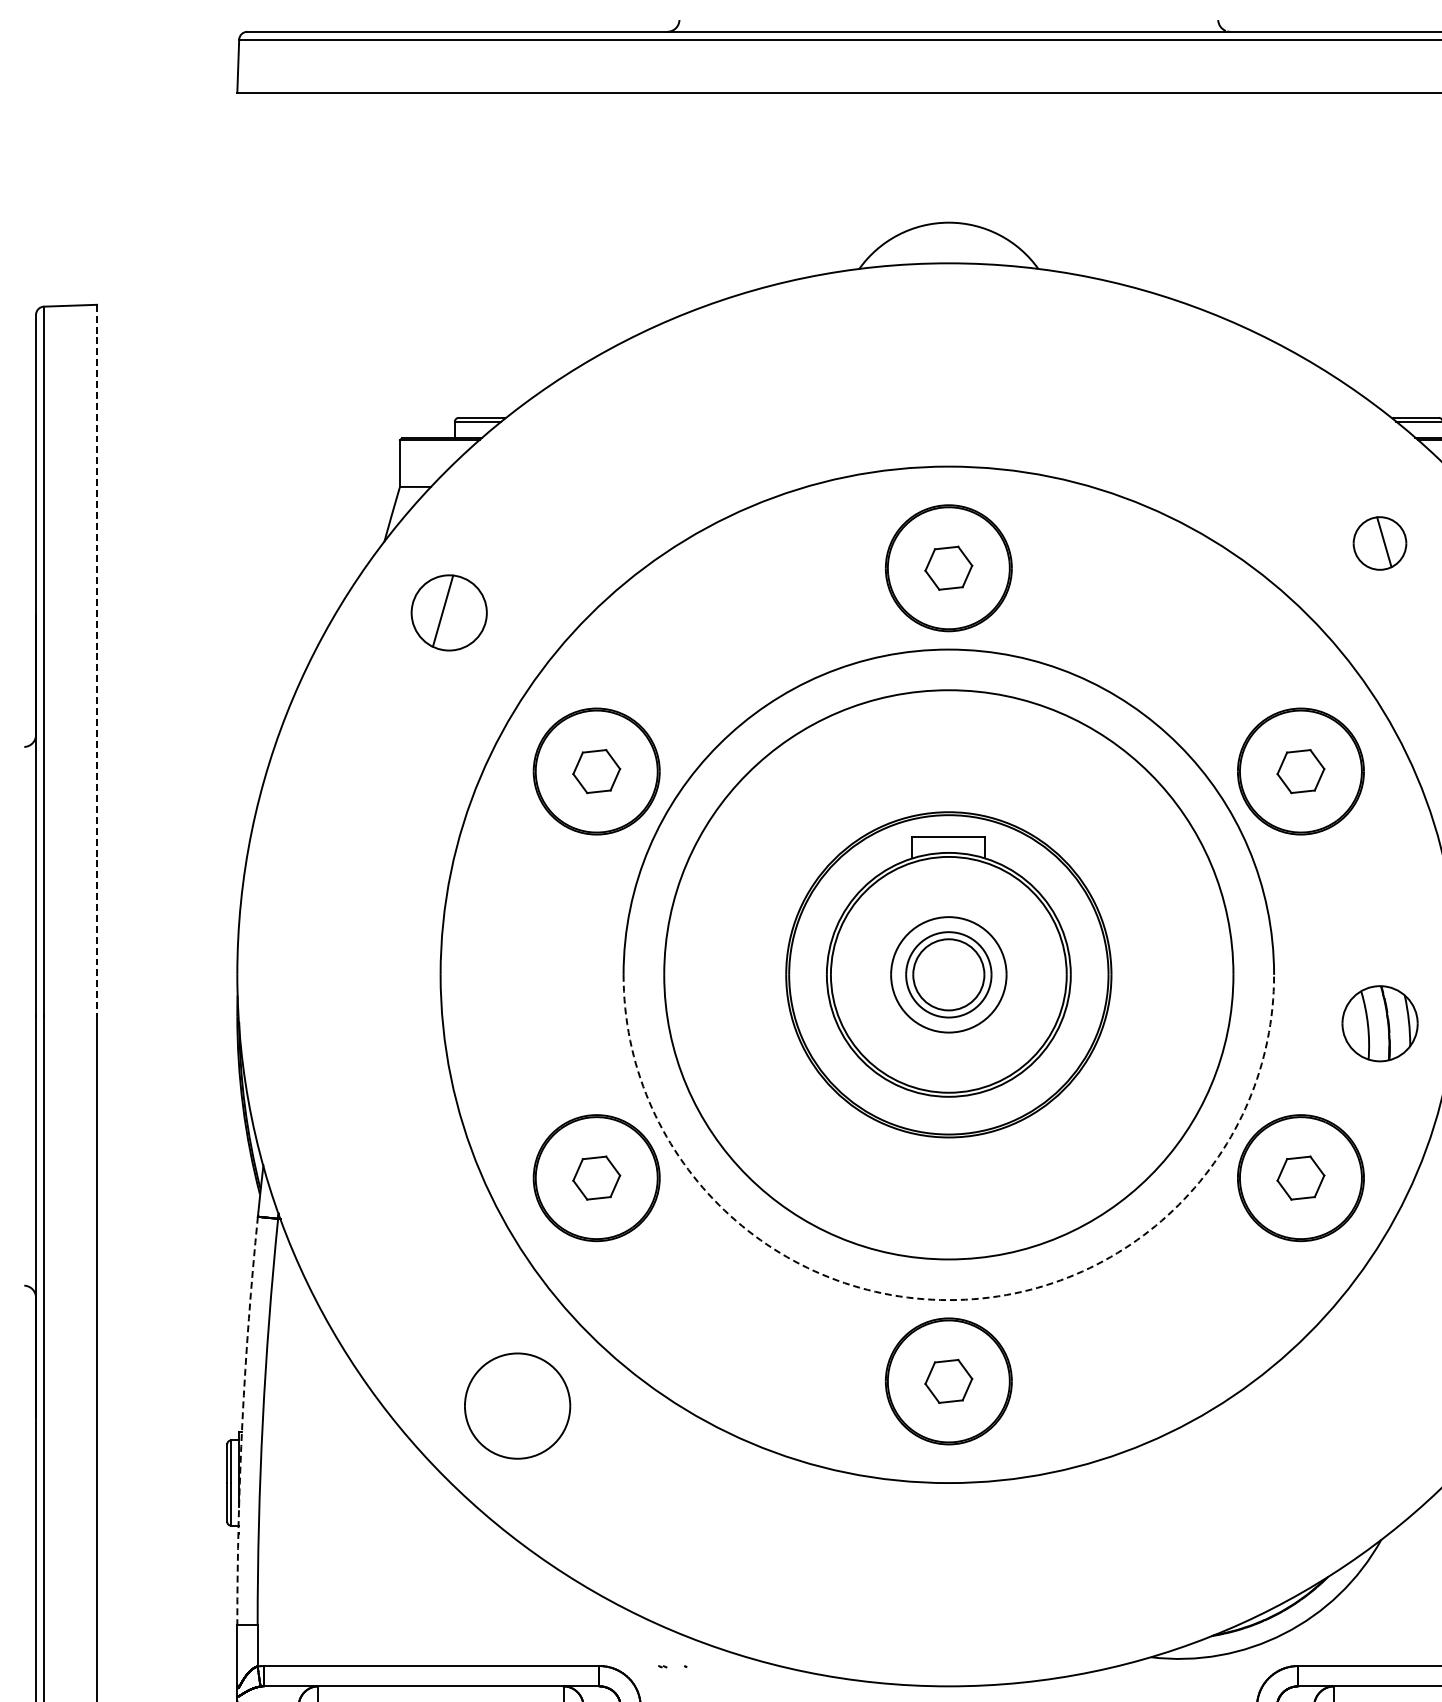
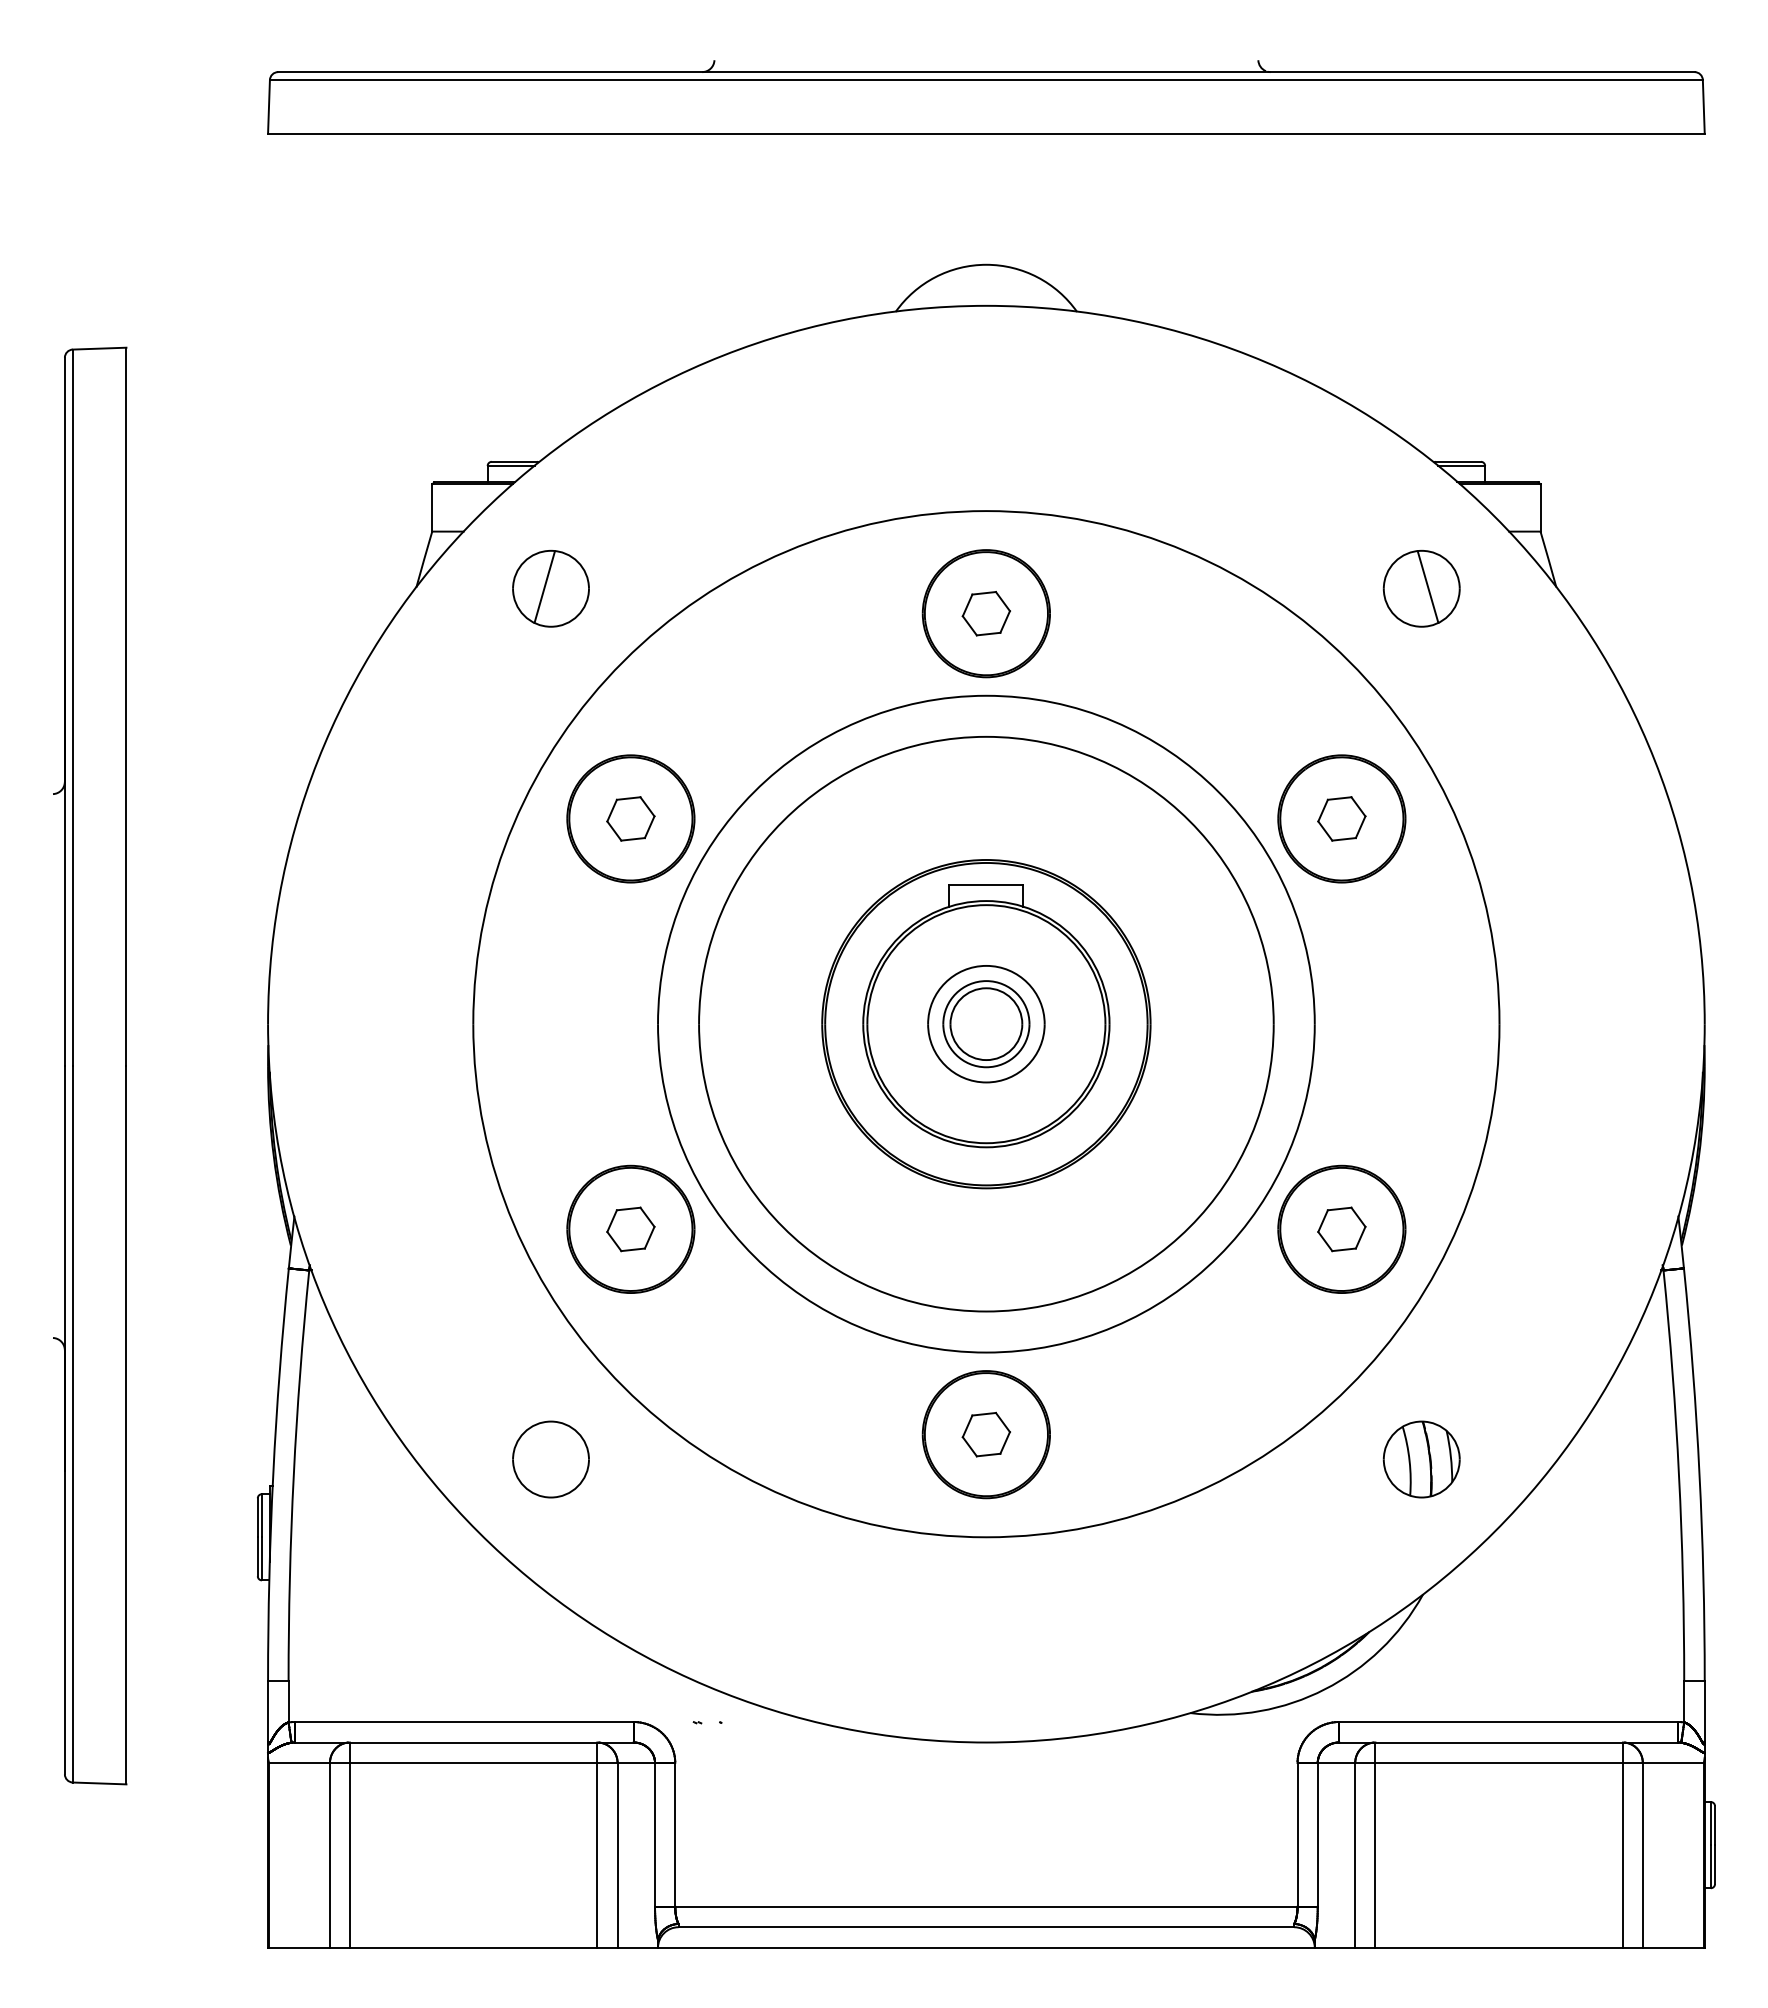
part: (1379, 543) -> (1421, 588), size x1.43
part: (448, 612) -> (550, 588), moved
line: (97, 661) -> (126, 707), dashed -> solid
part: (1379, 1023) -> (1421, 1459), moved
arc: (948, 1300) -> (986, 1352), dashed -> solid
part: (517, 1406) -> (550, 1459), size x0.71
arc: (242, 1420) -> (273, 1474), dashed -> solid

